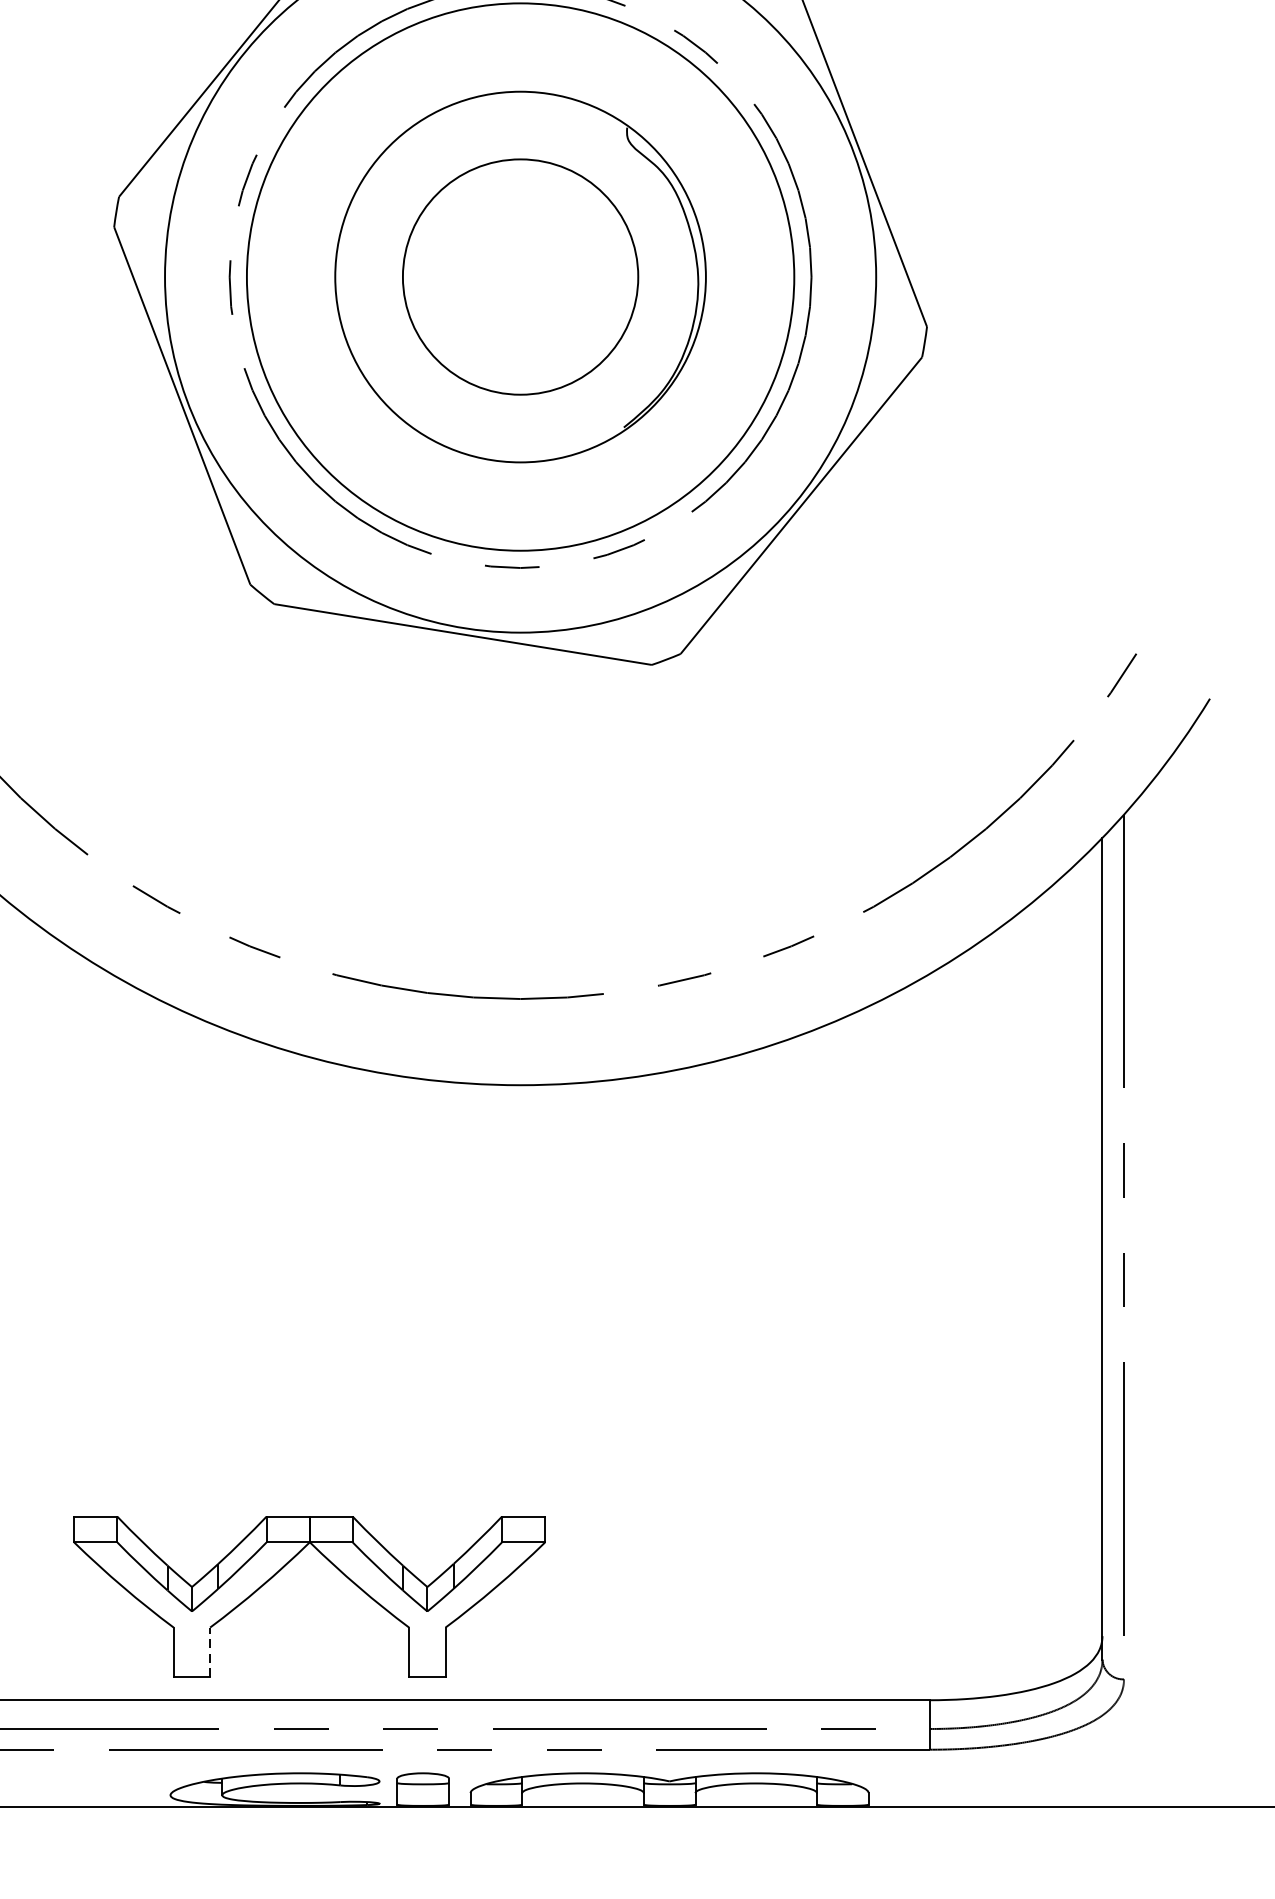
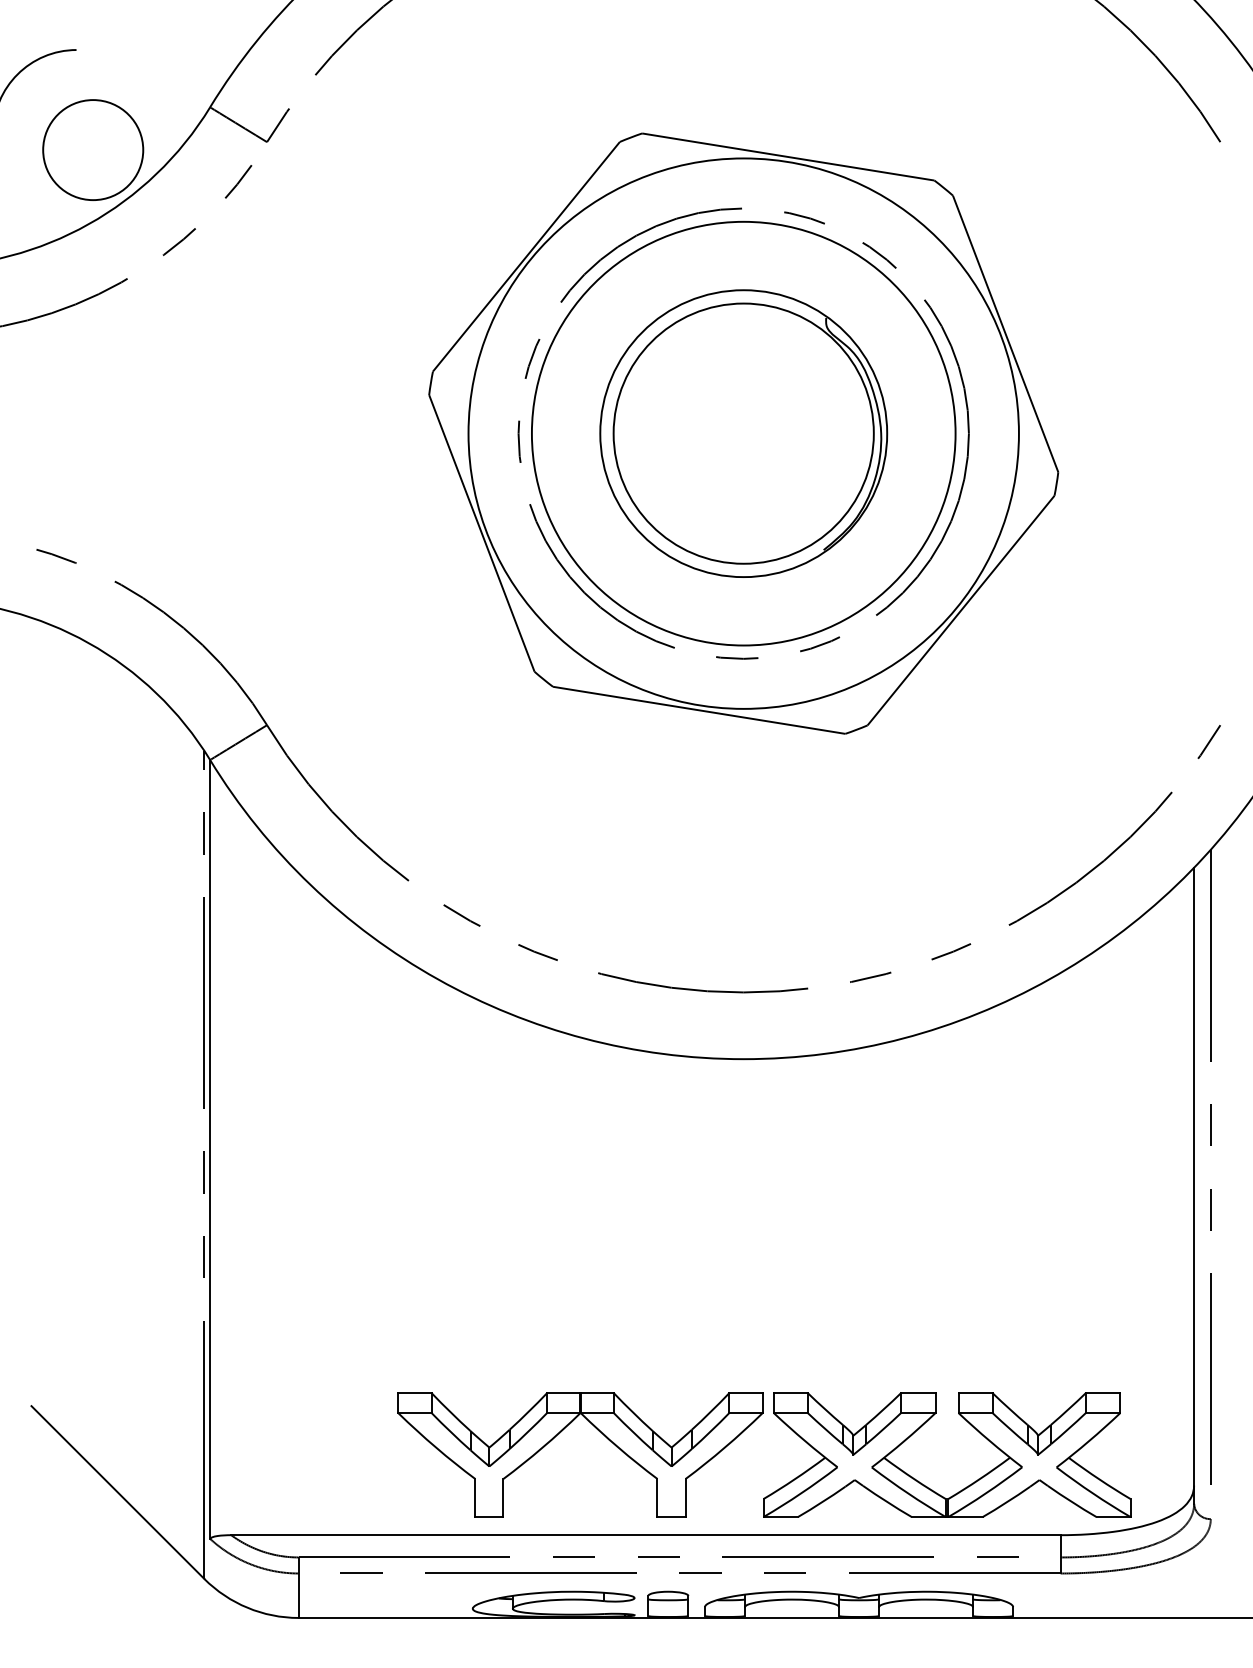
circle: (520, 276) -> (743, 433), size x1.43
part: (816, 1561) -> (972, 1427), added
line: (210, 1651) -> (503, 1497), dashed -> solid

